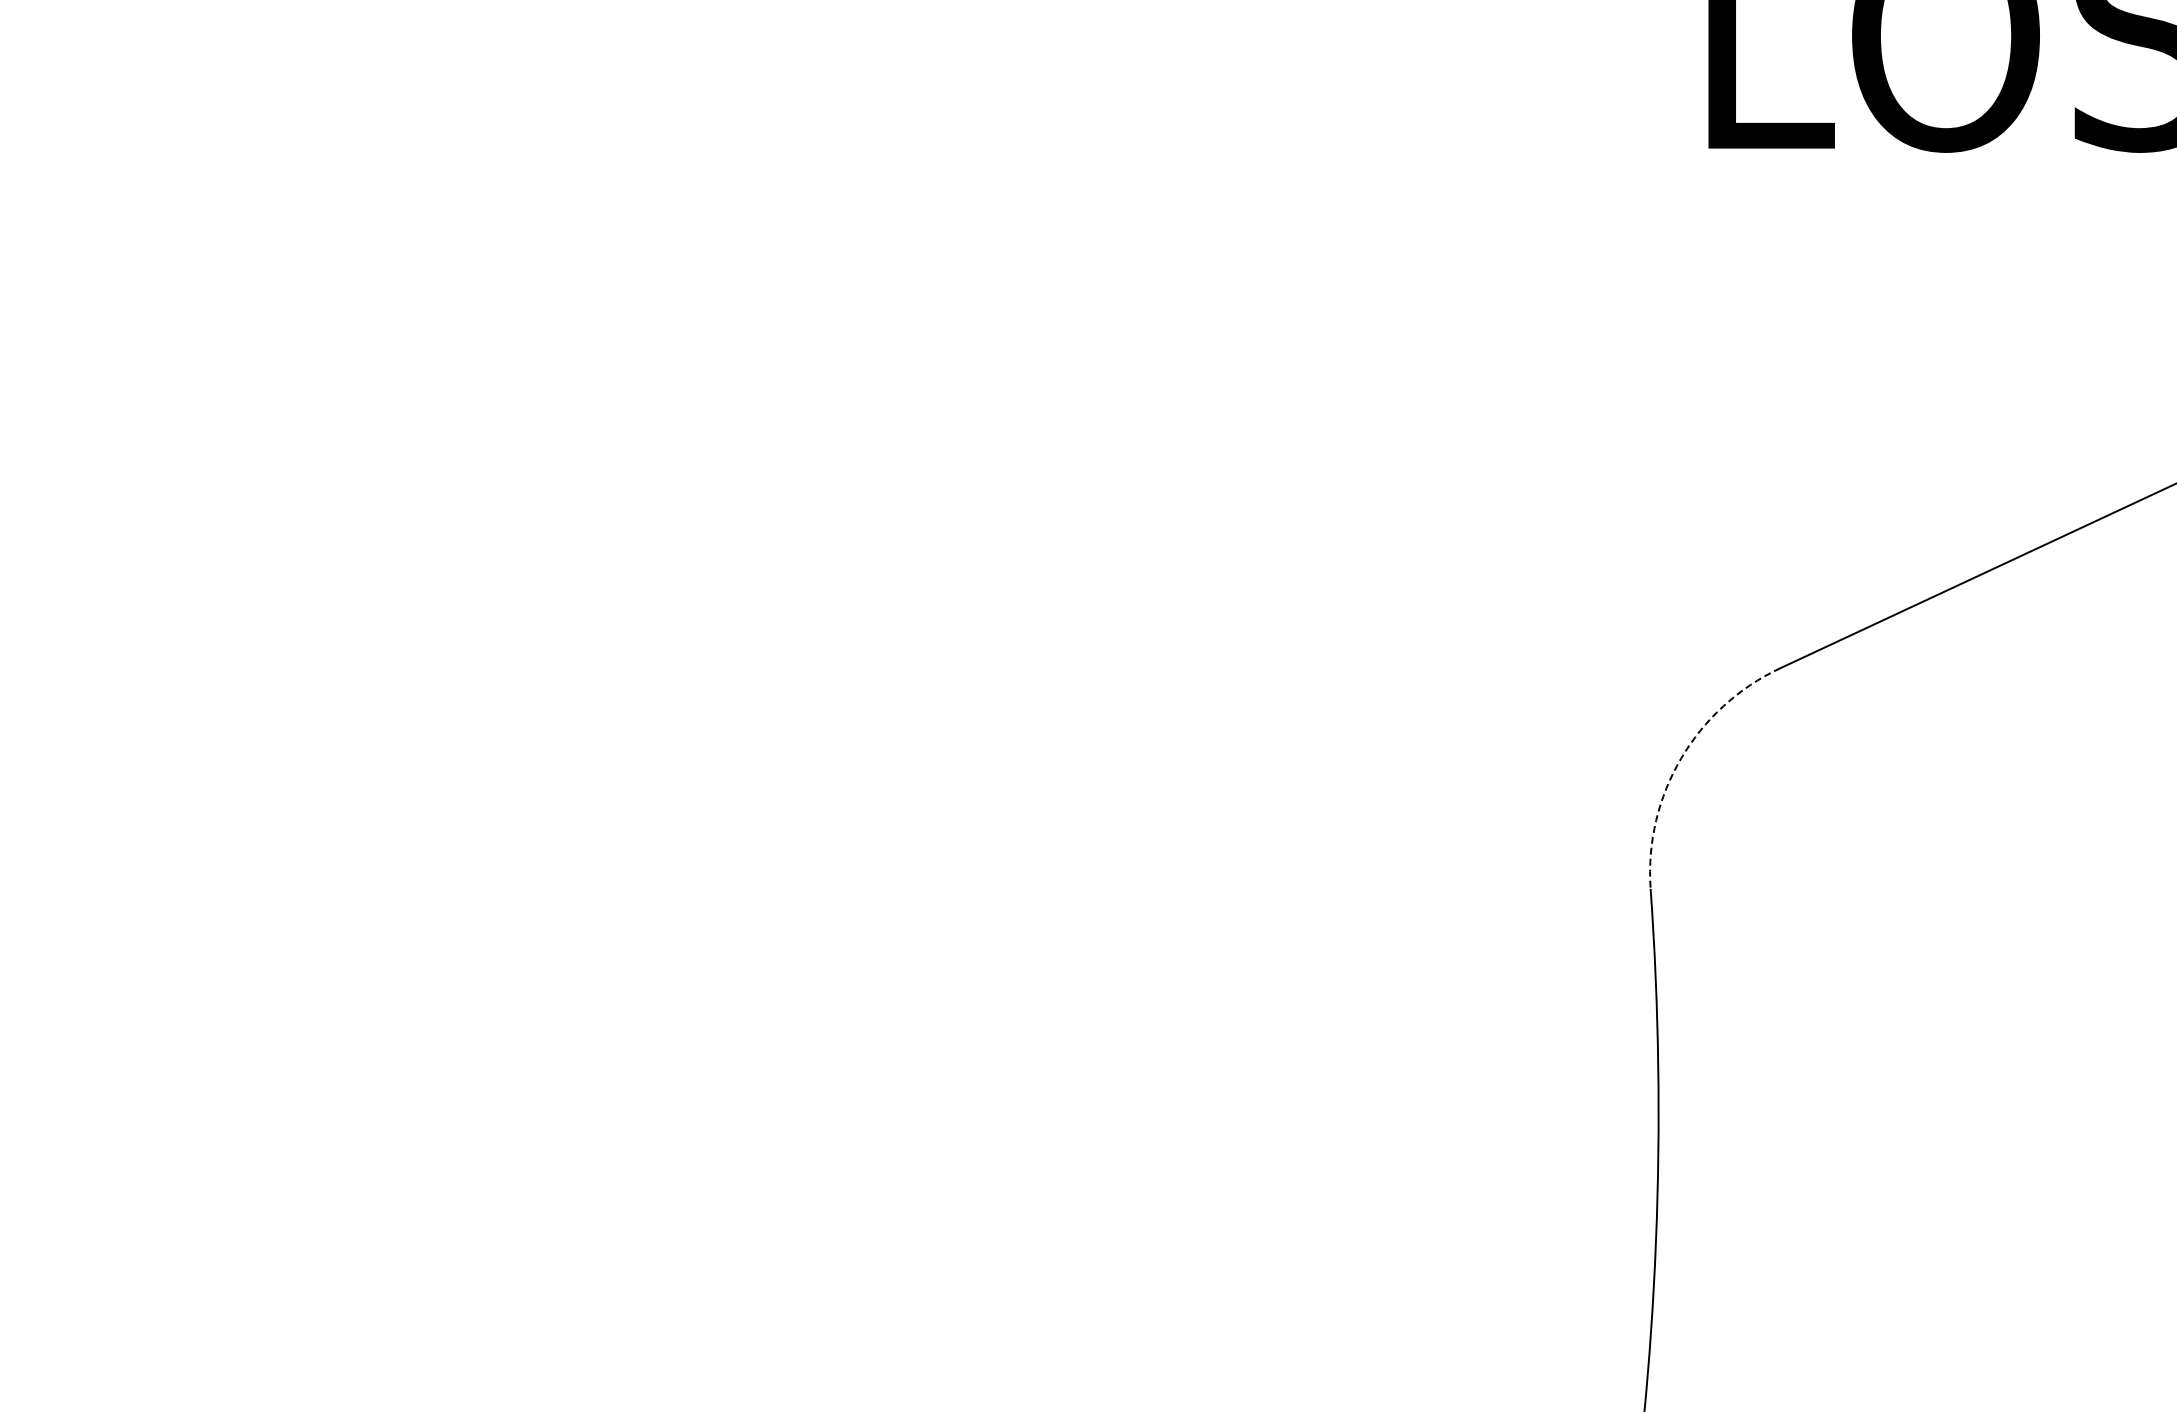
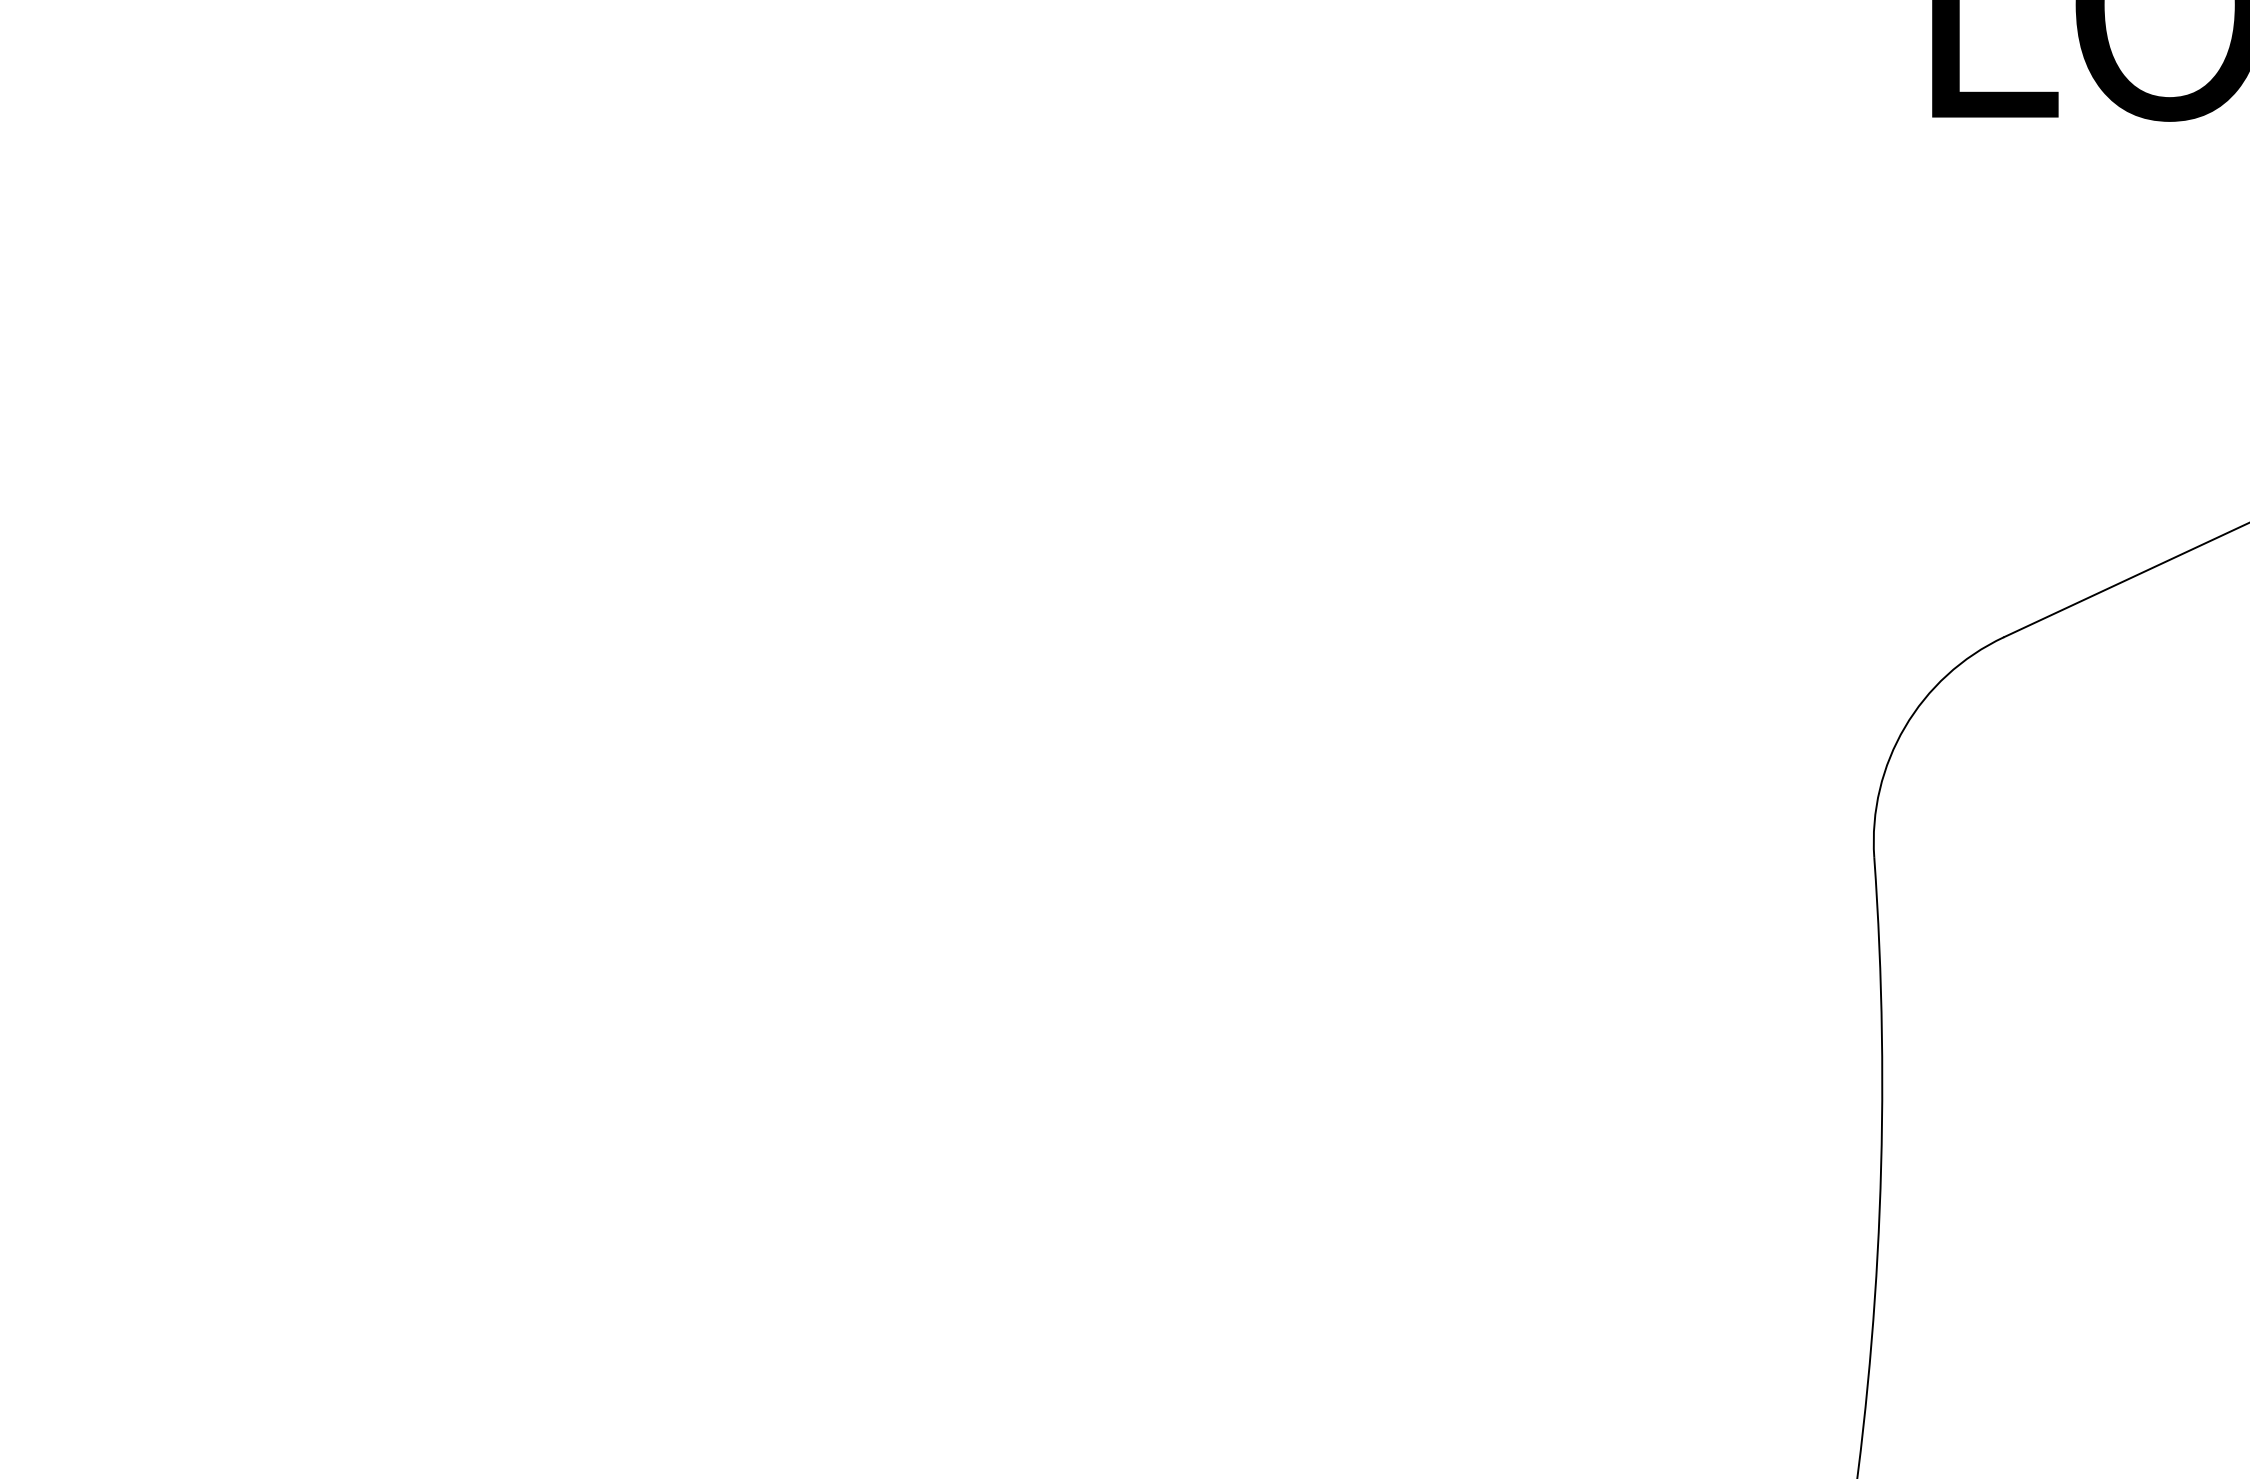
arc: (1680, 758) -> (1904, 727), dashed -> solid

